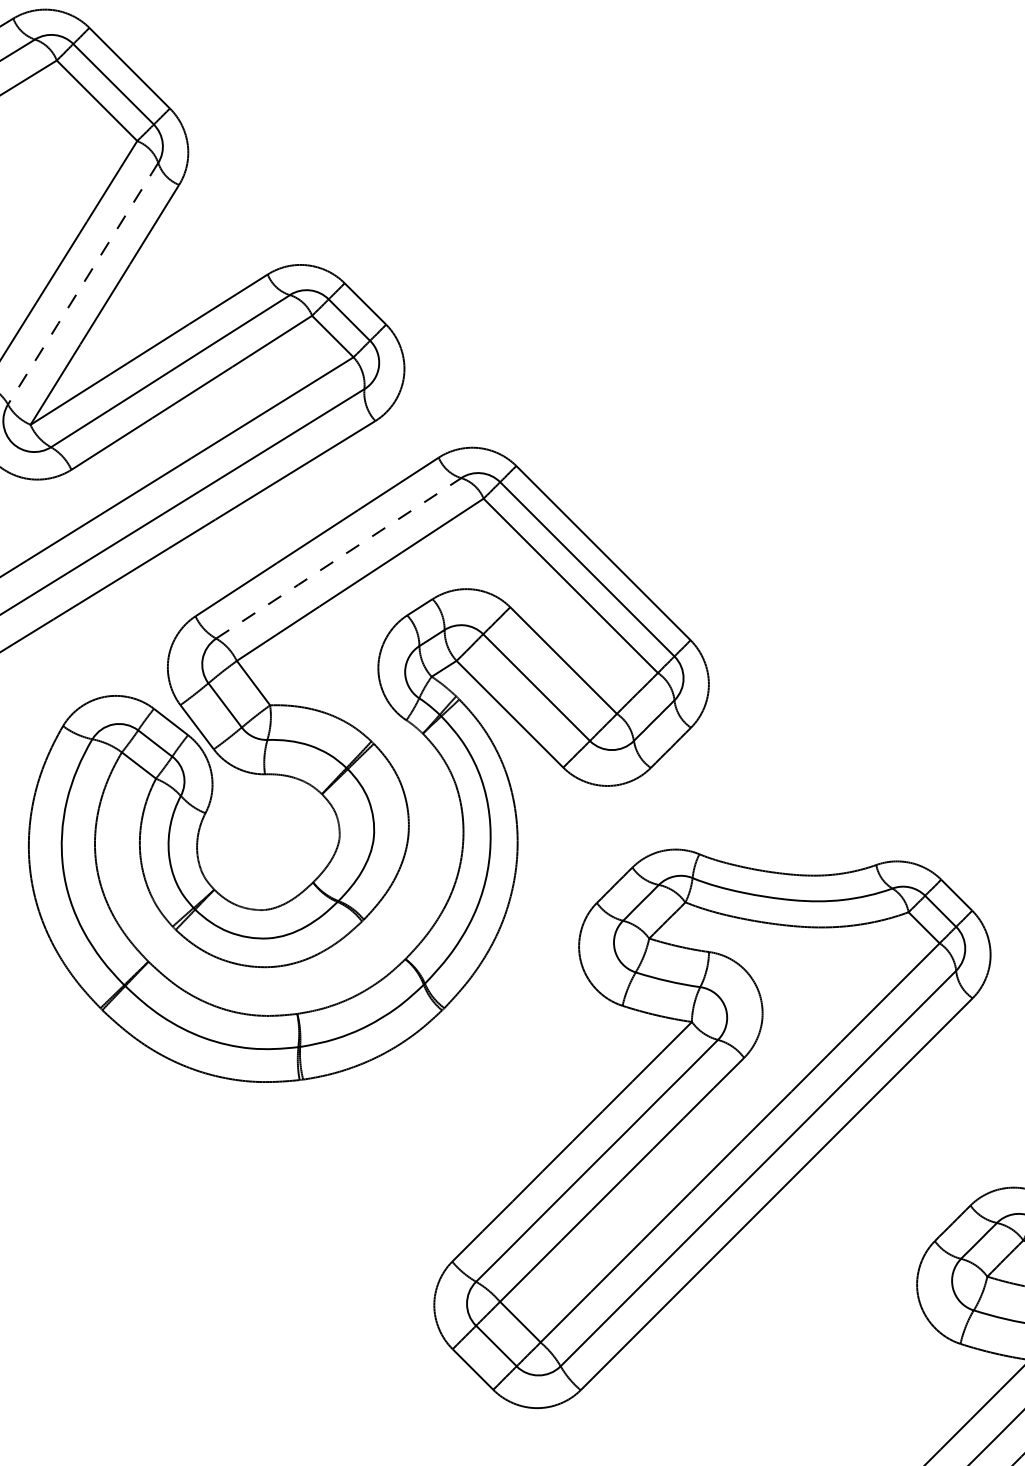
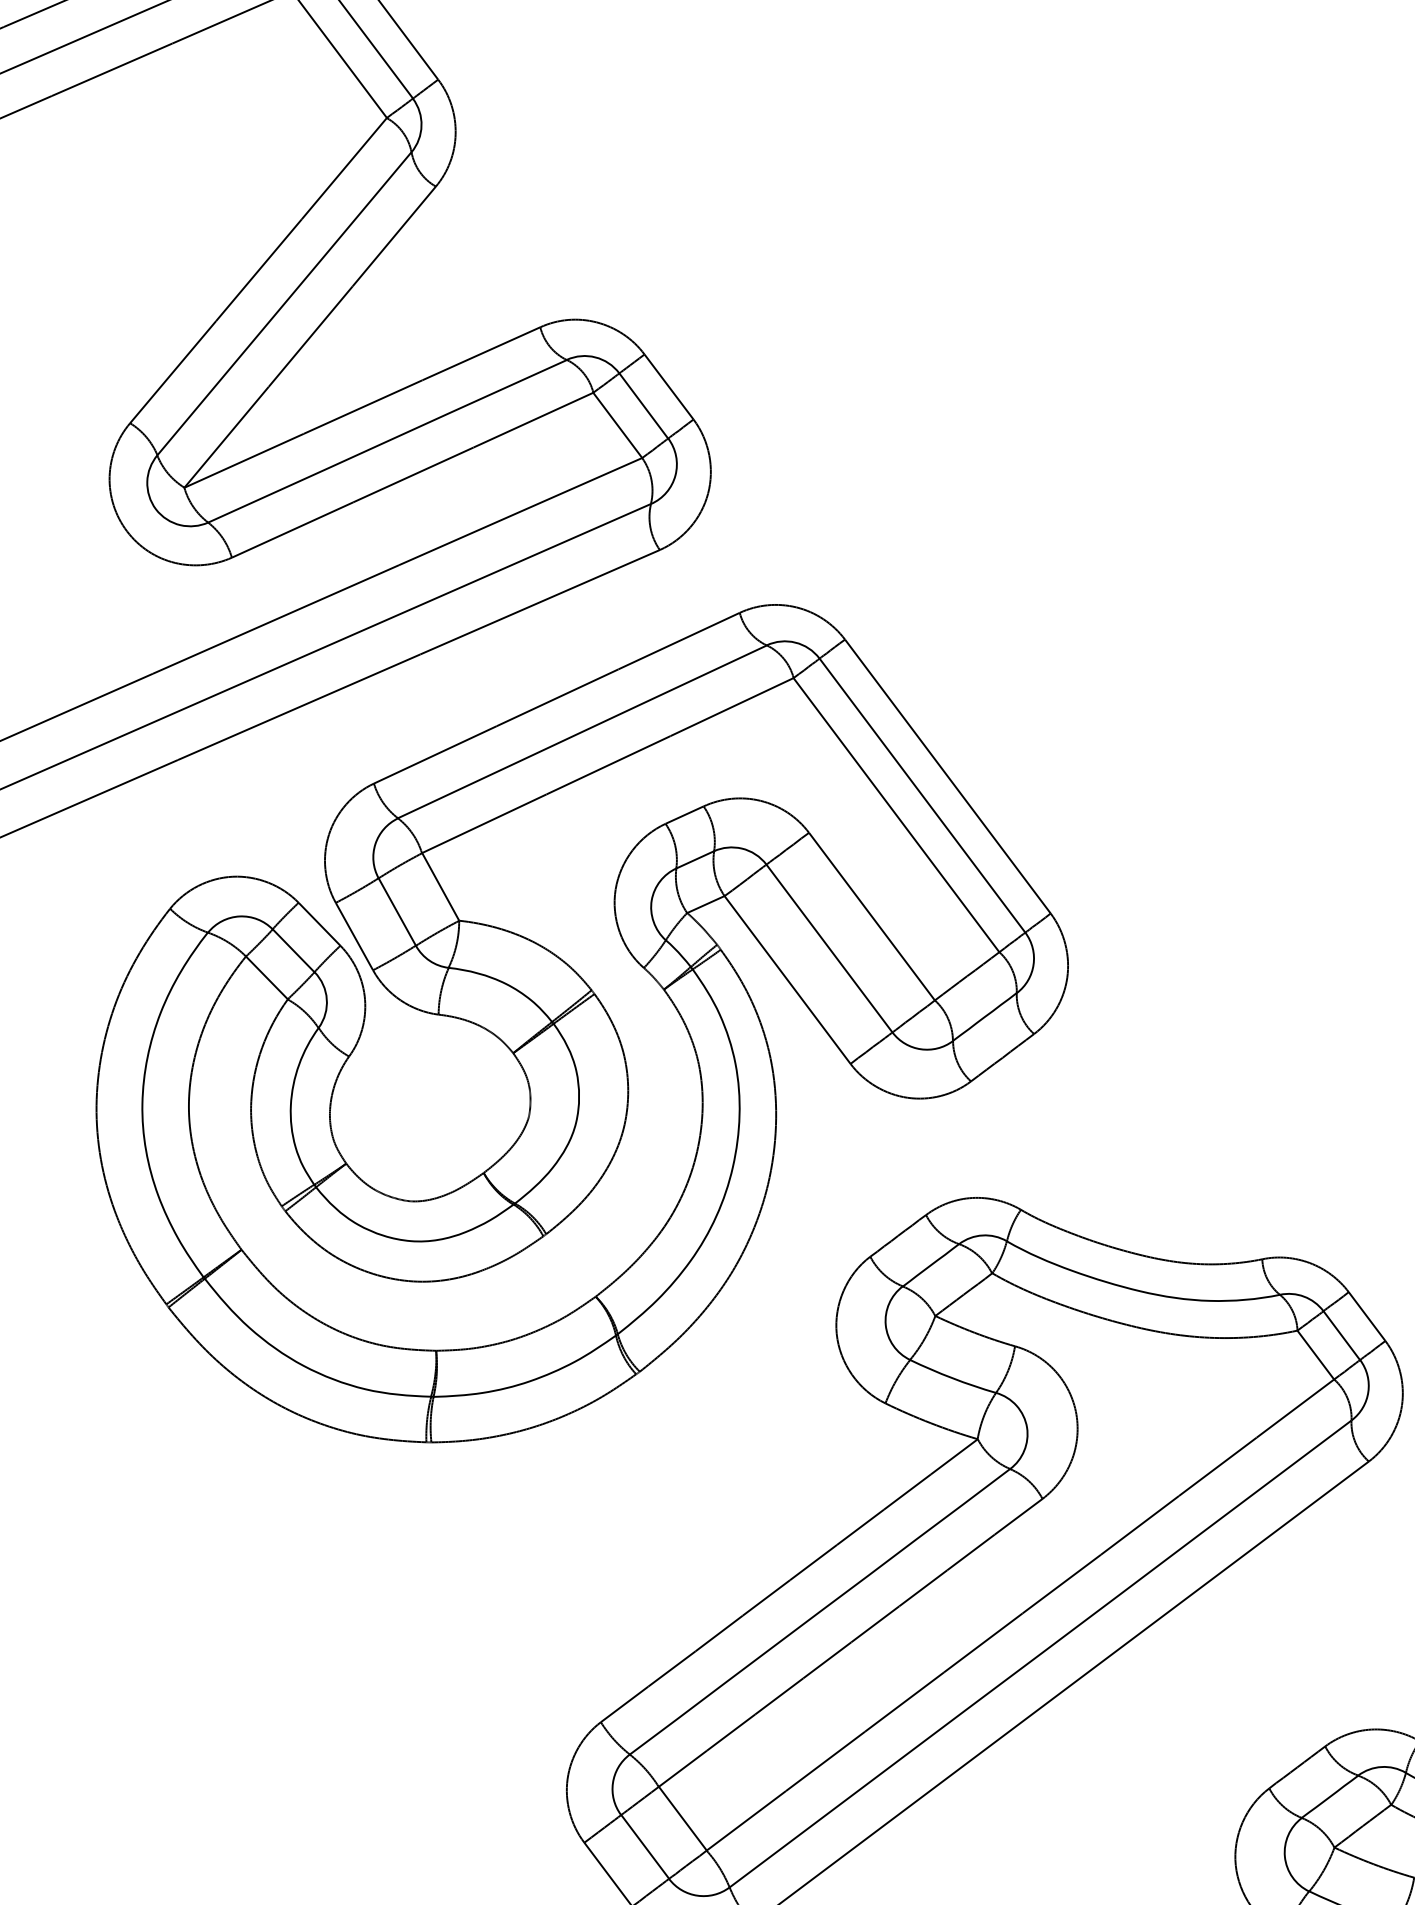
line: (83, 283) -> (284, 303), dashed -> solid
line: (339, 558) -> (583, 732), dashed -> solid

